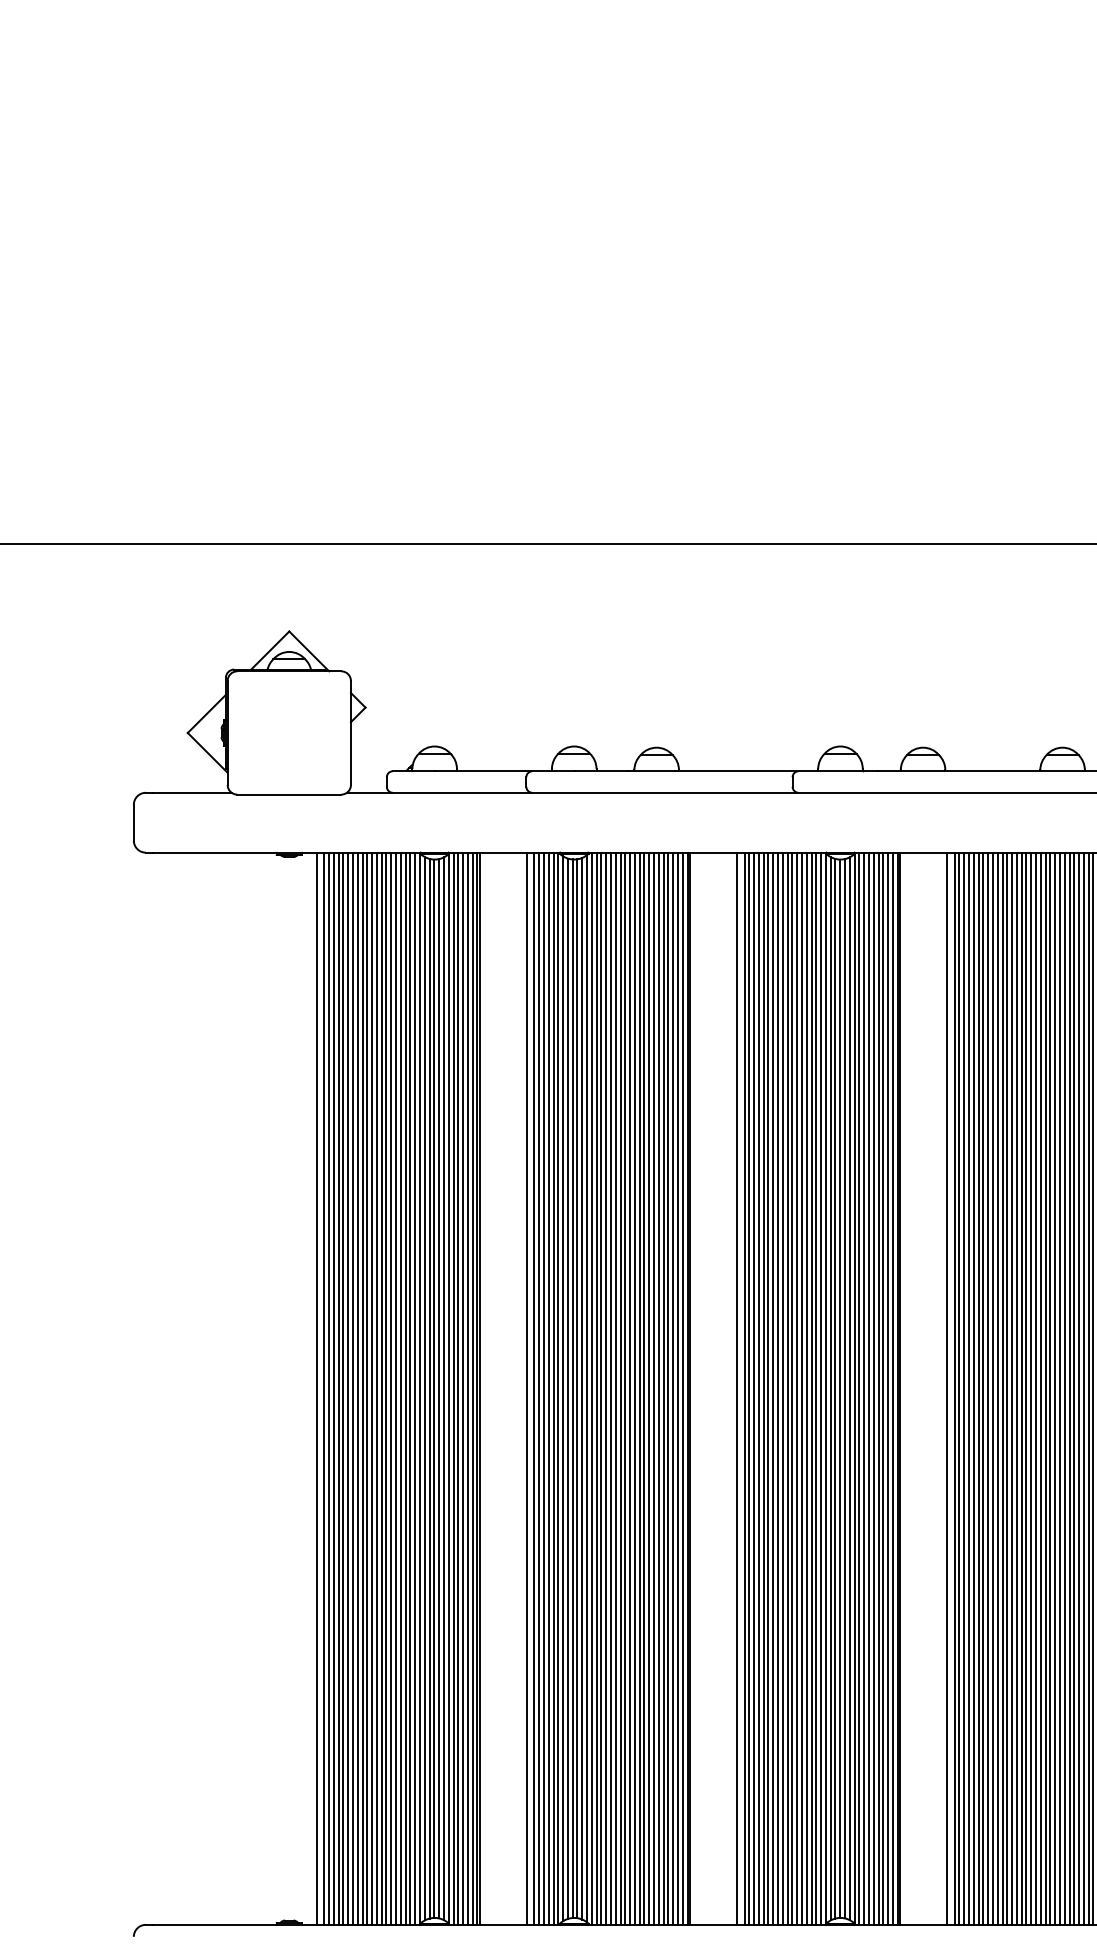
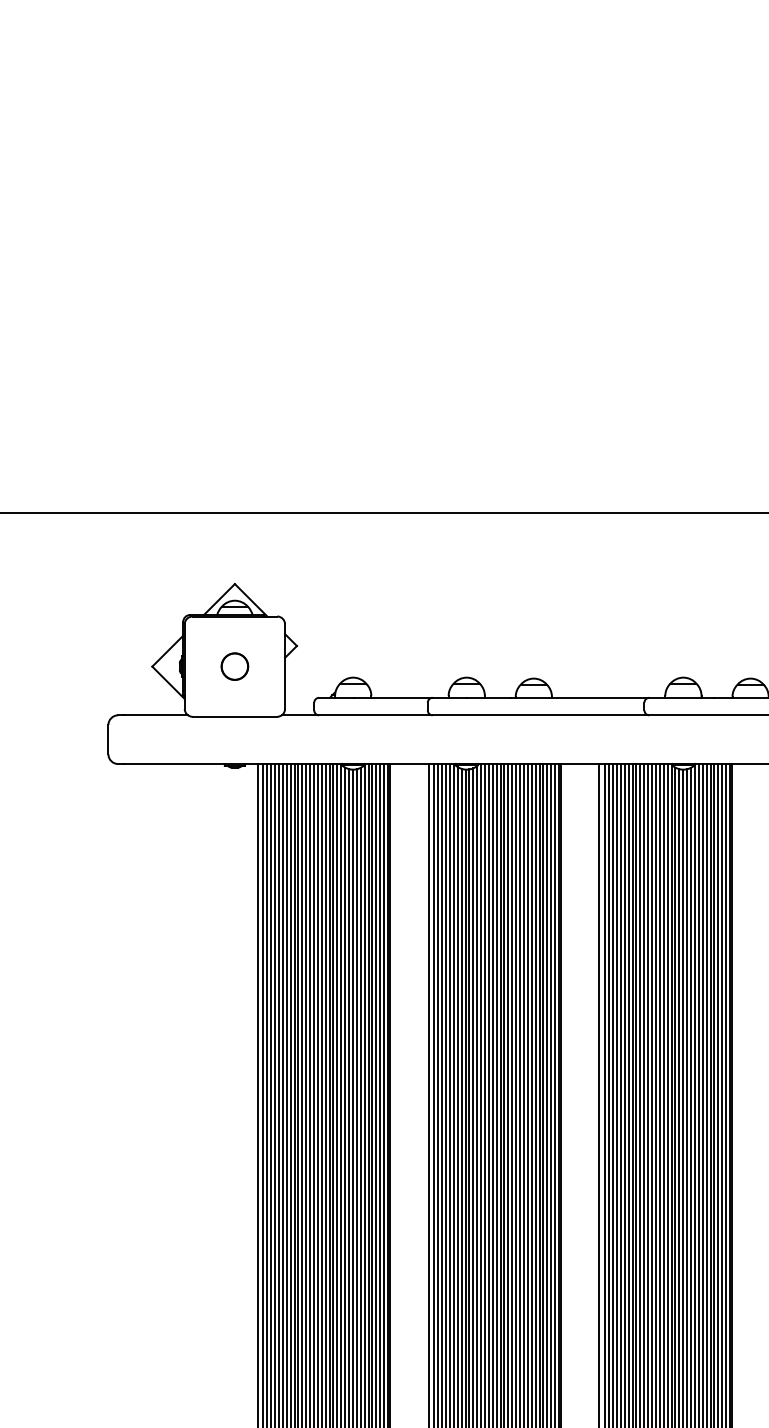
part: (289, 732) -> (235, 666), added

